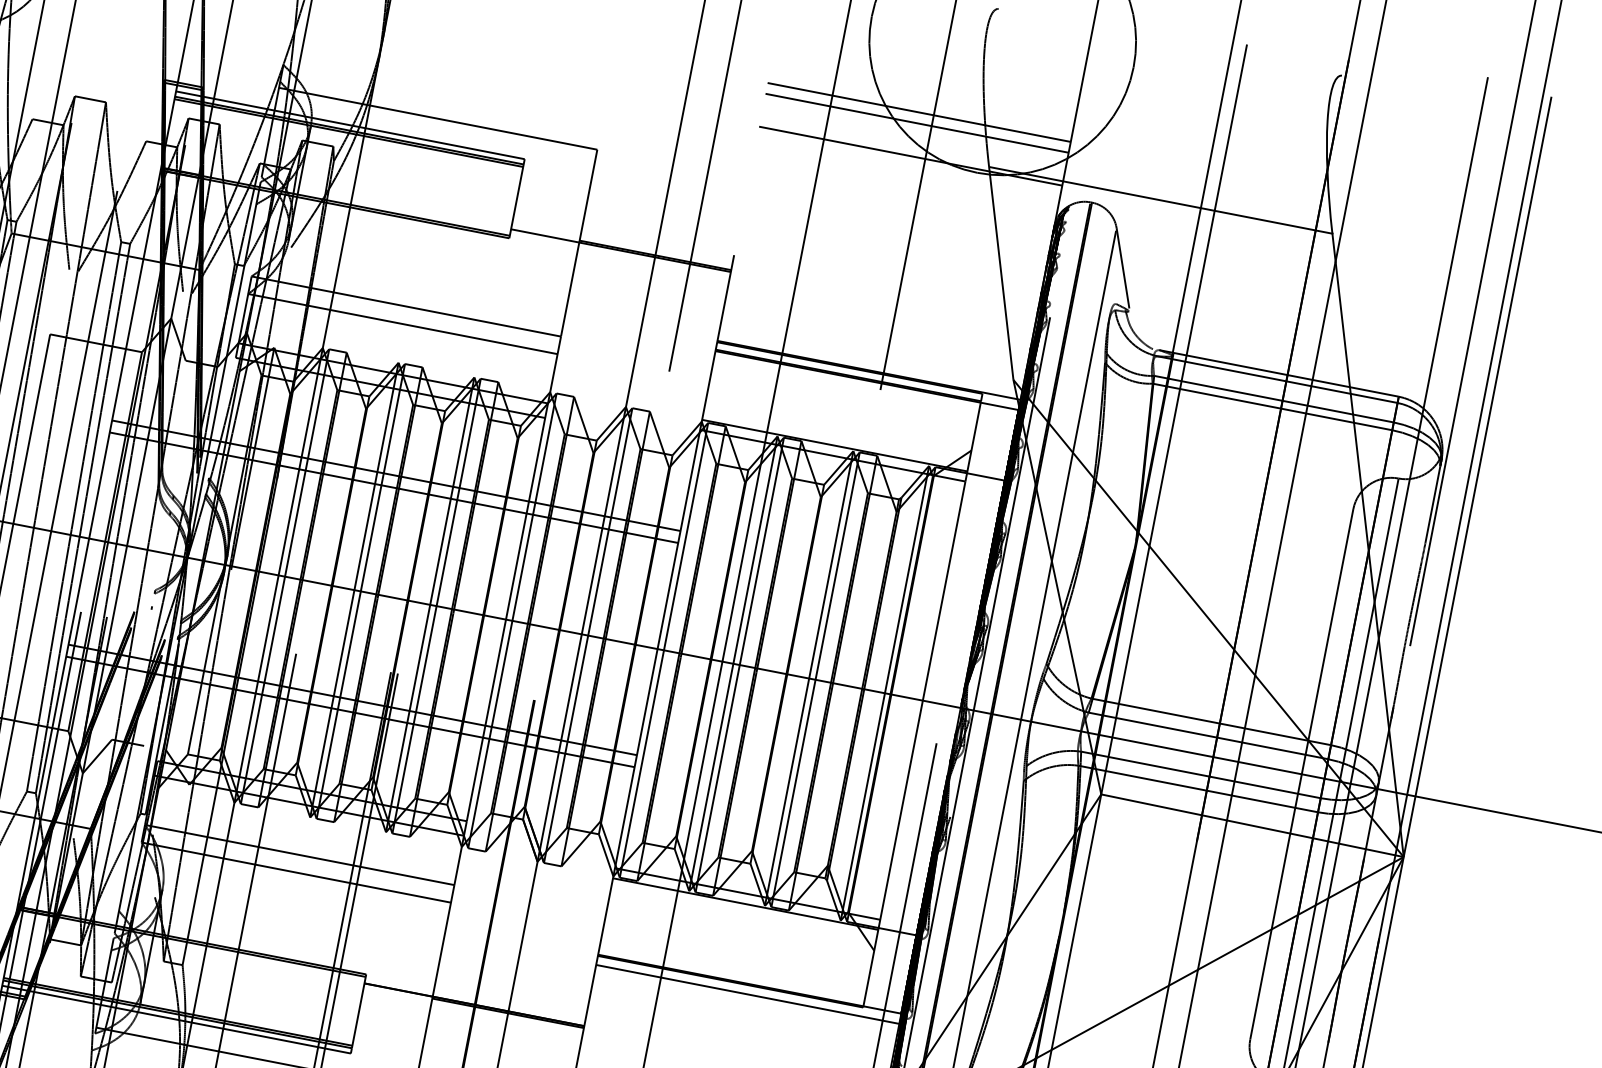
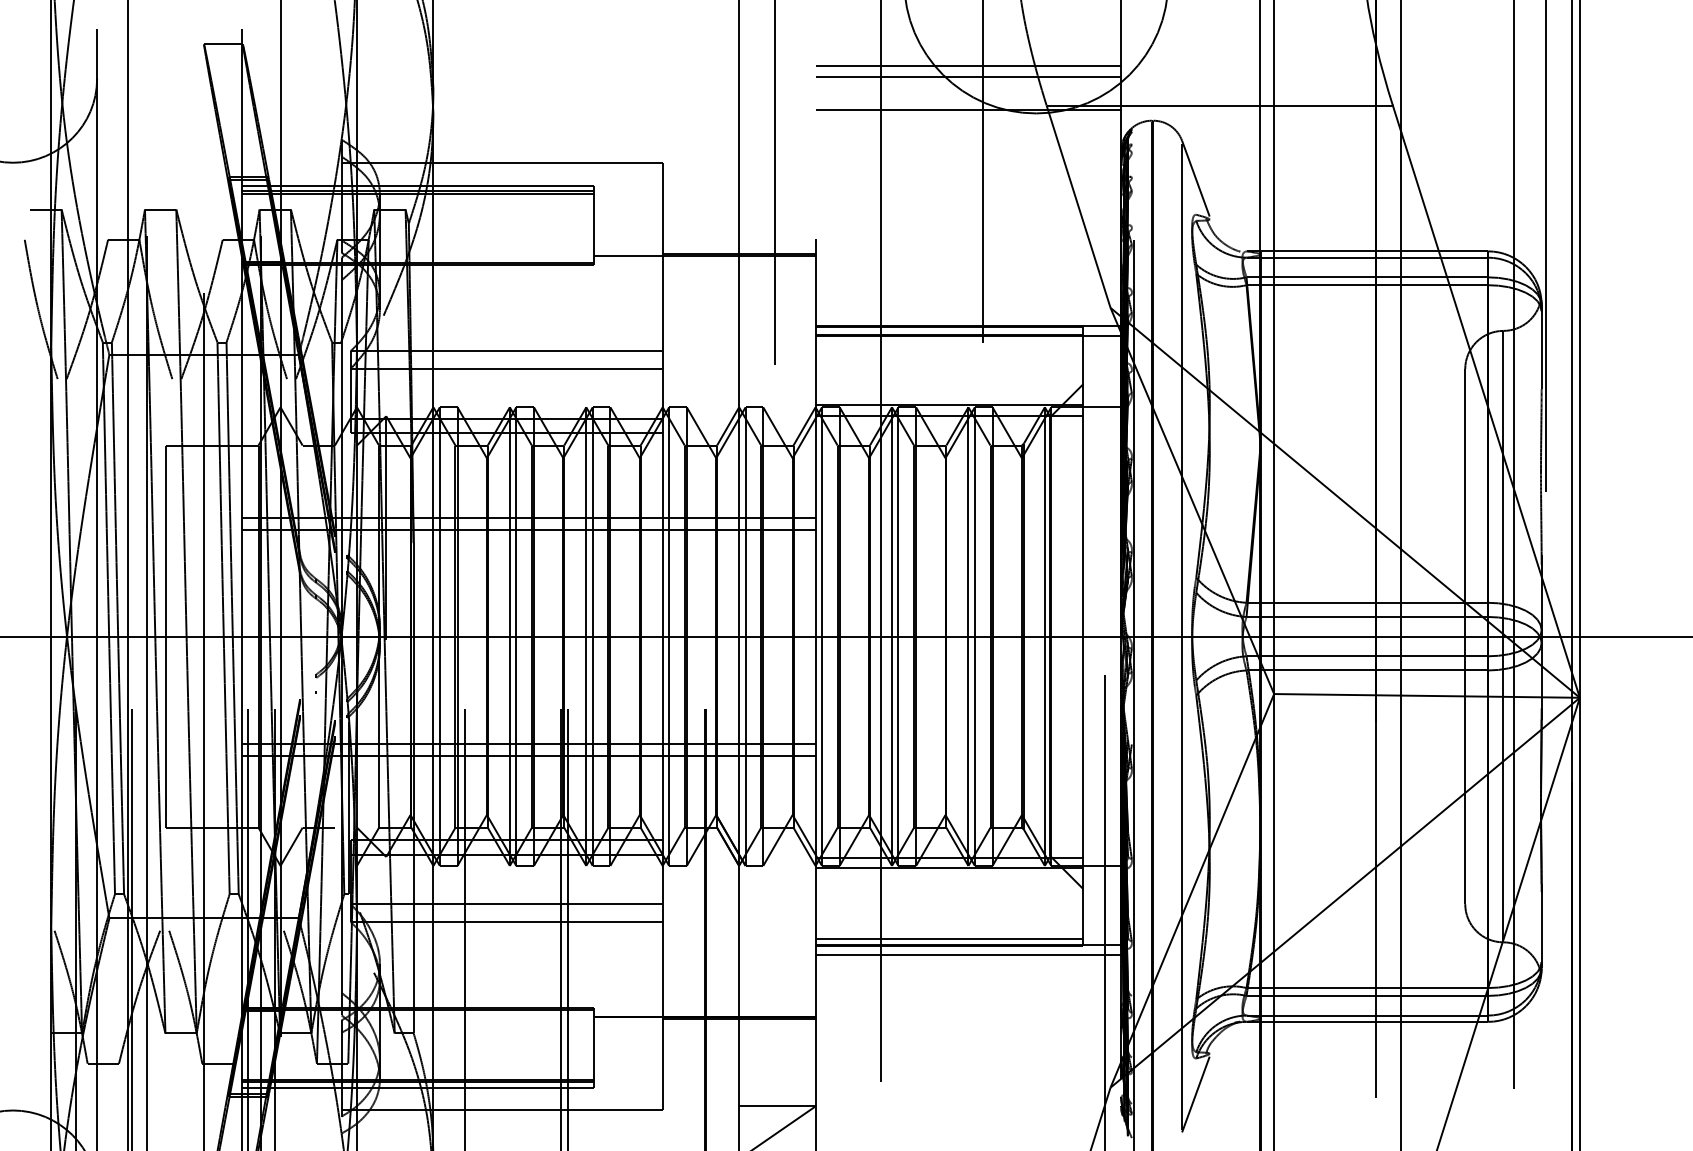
line: (732, 974) -> (949, 938), added

